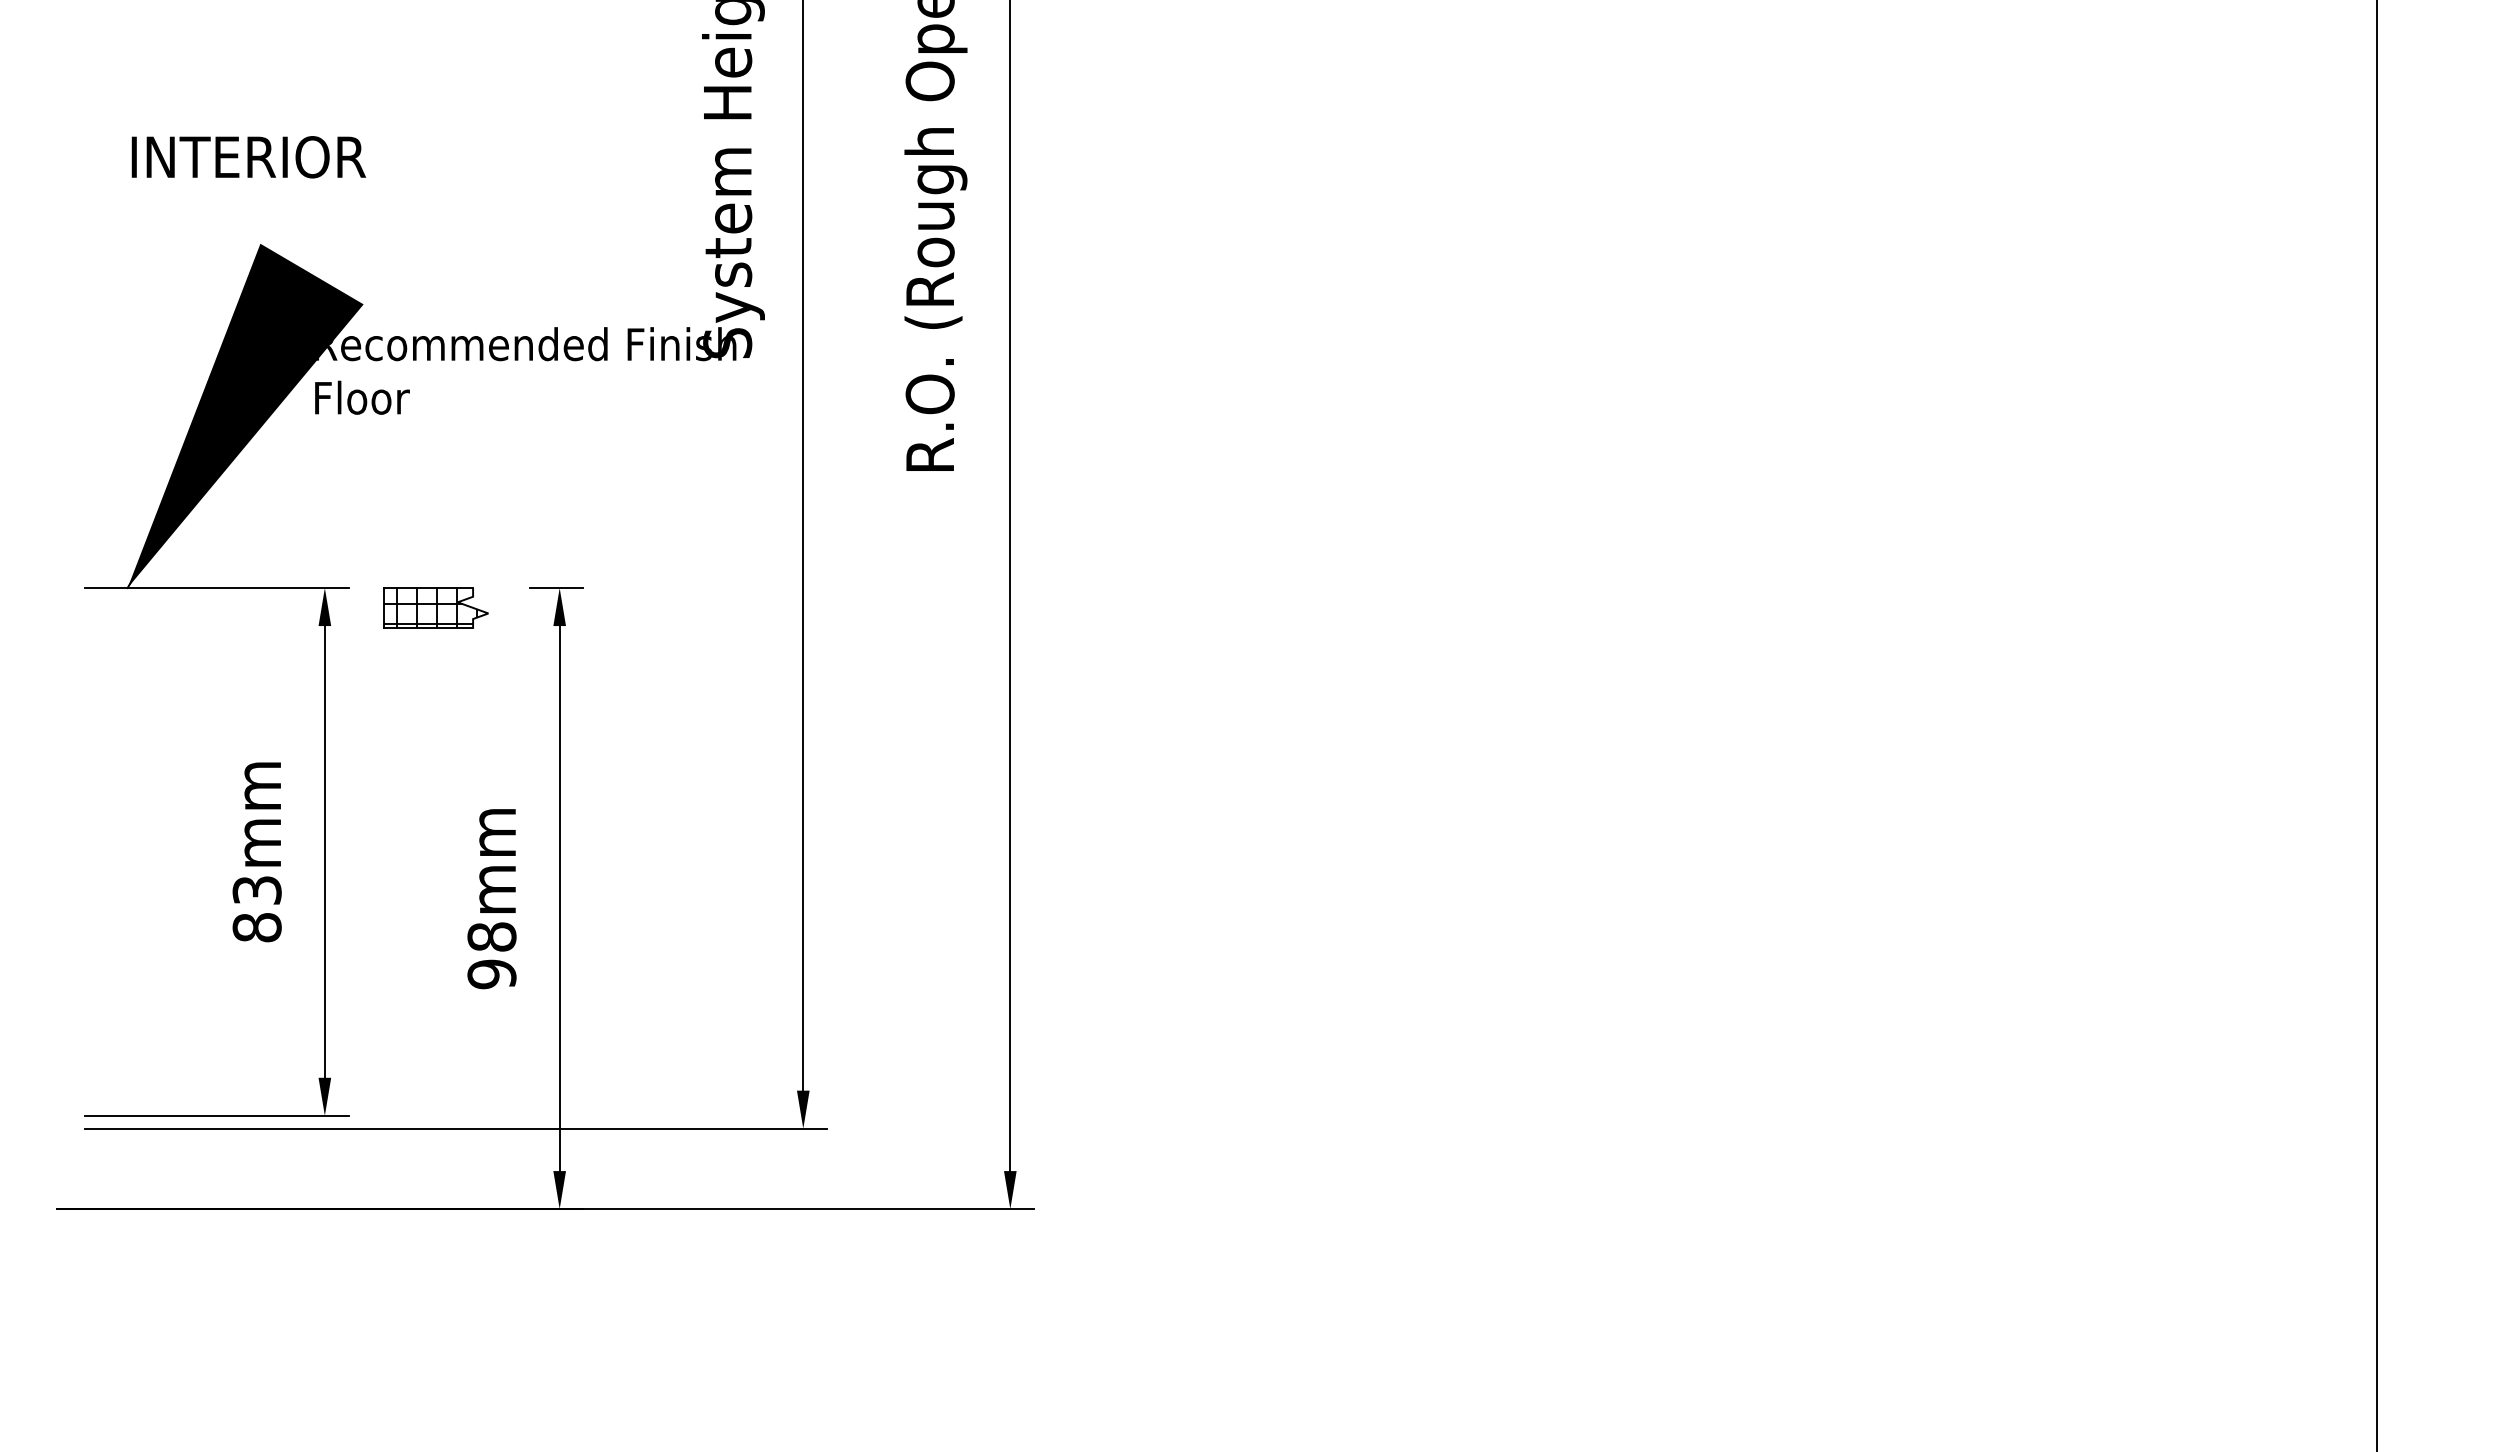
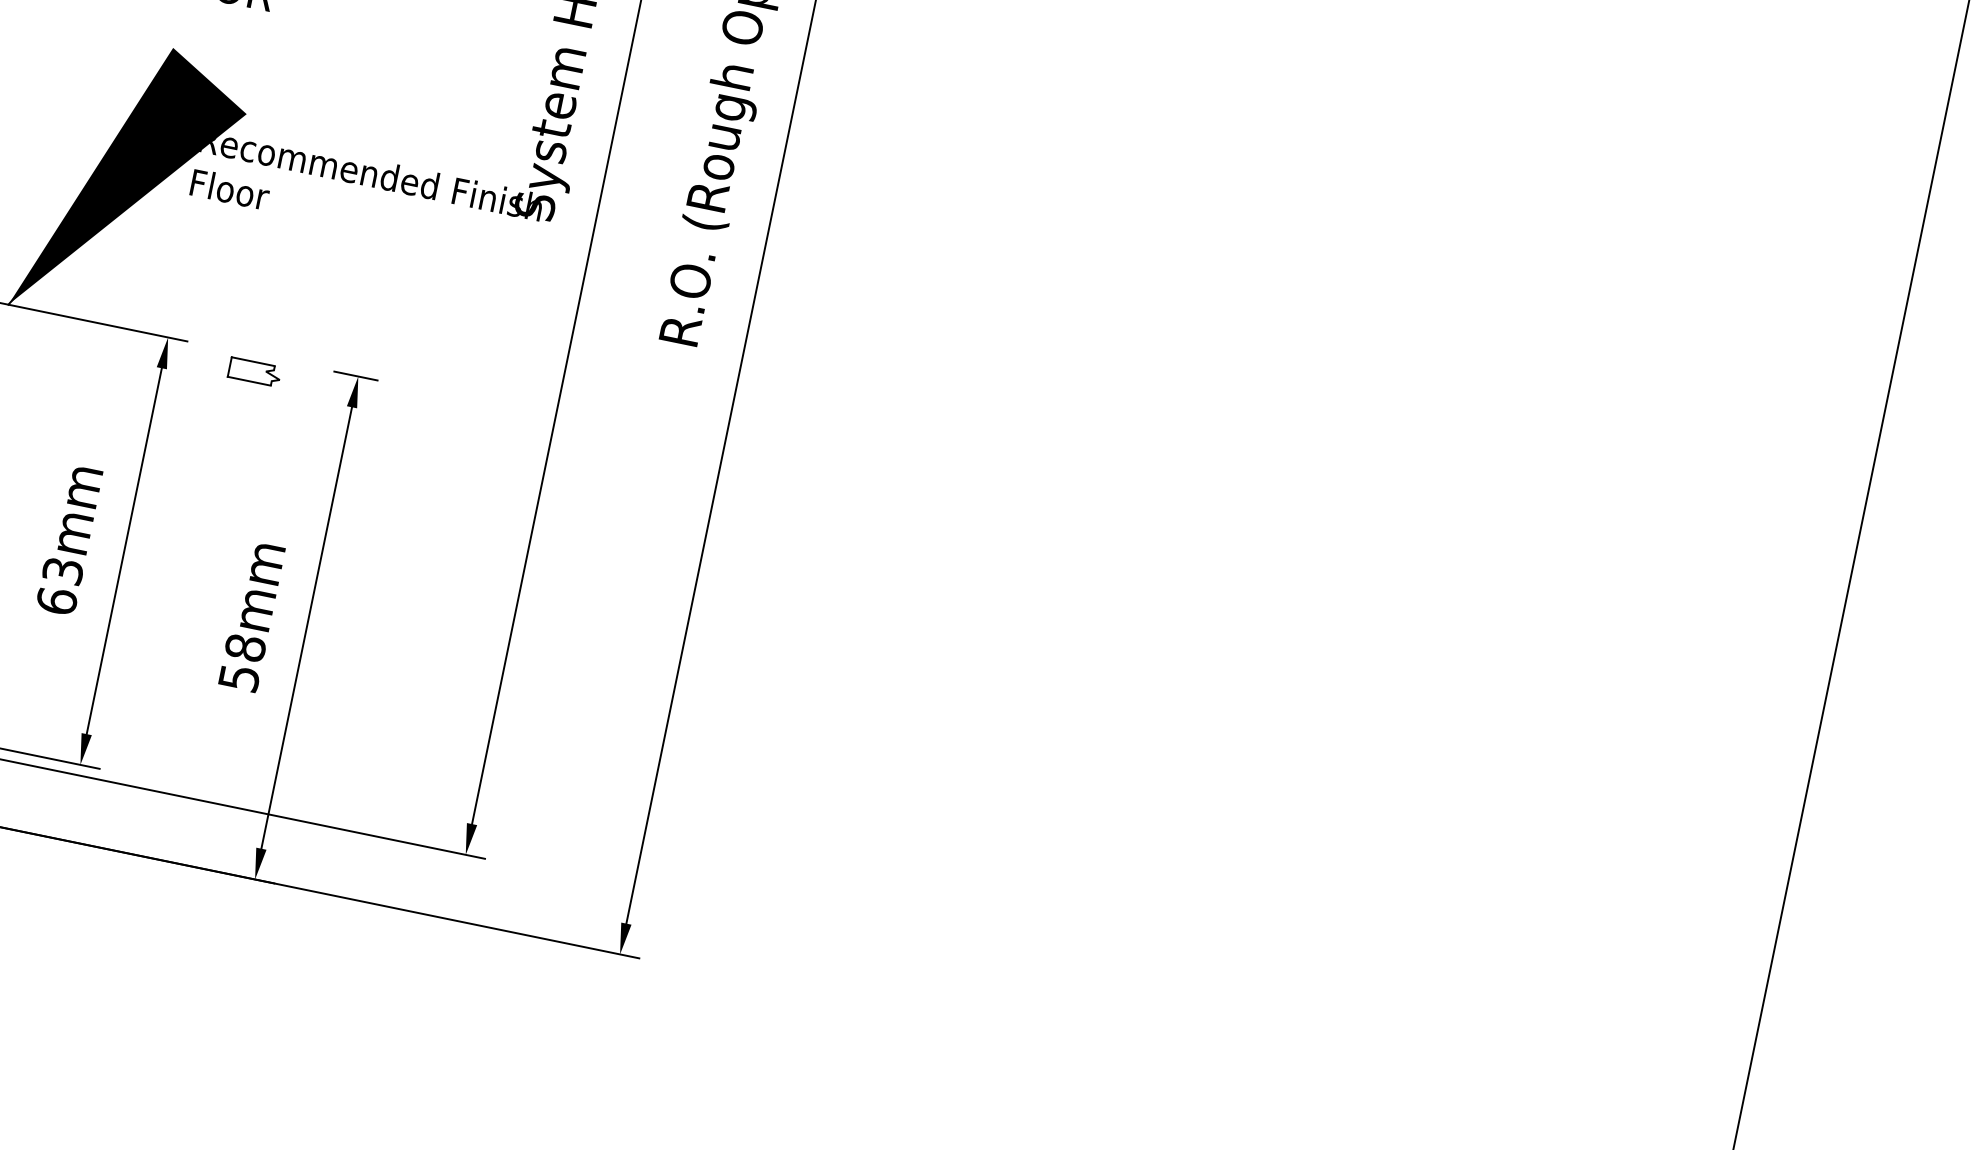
part: (435, 607) -> (254, 371), size x0.6
text: (256, 927) -> (56, 601), 83mm -> 63mm
text: (491, 974) -> (238, 678), 98mm -> 58mm

